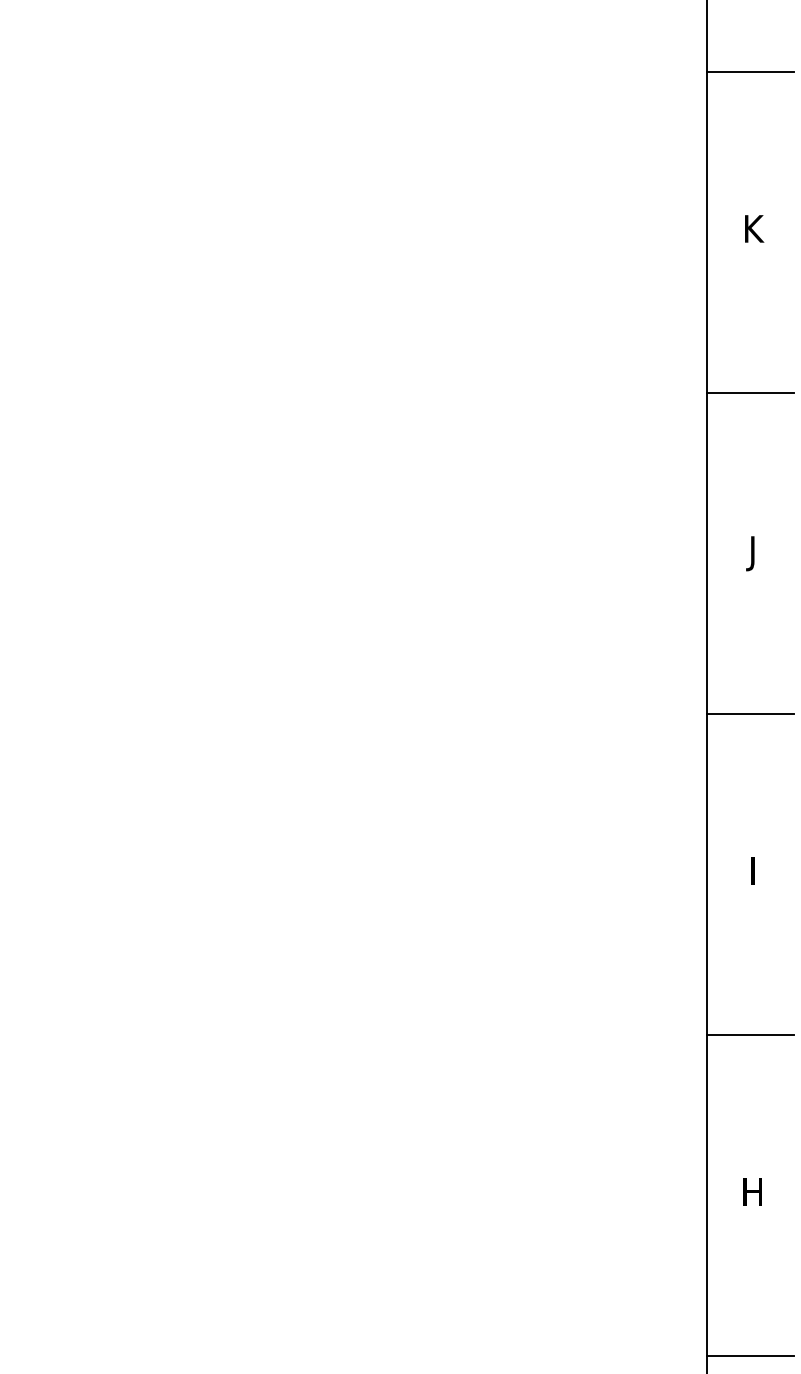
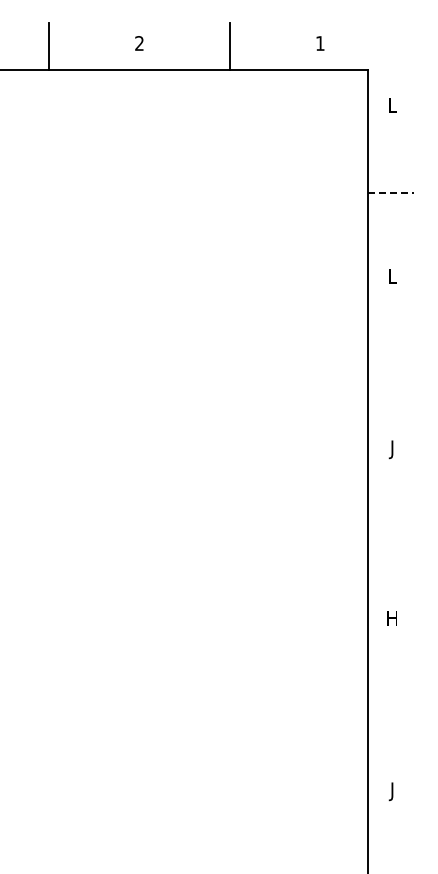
line: (751, 72) -> (391, 193), solid -> dashed
text: (754, 228) -> (393, 276), K -> L
line: (749, 393) -> (390, 364), removed
line: (749, 714) -> (390, 535), removed
text: (751, 870) -> (391, 618), I -> H
line: (749, 1035) -> (390, 706), removed
text: (751, 1195) -> (391, 791), H -> J

